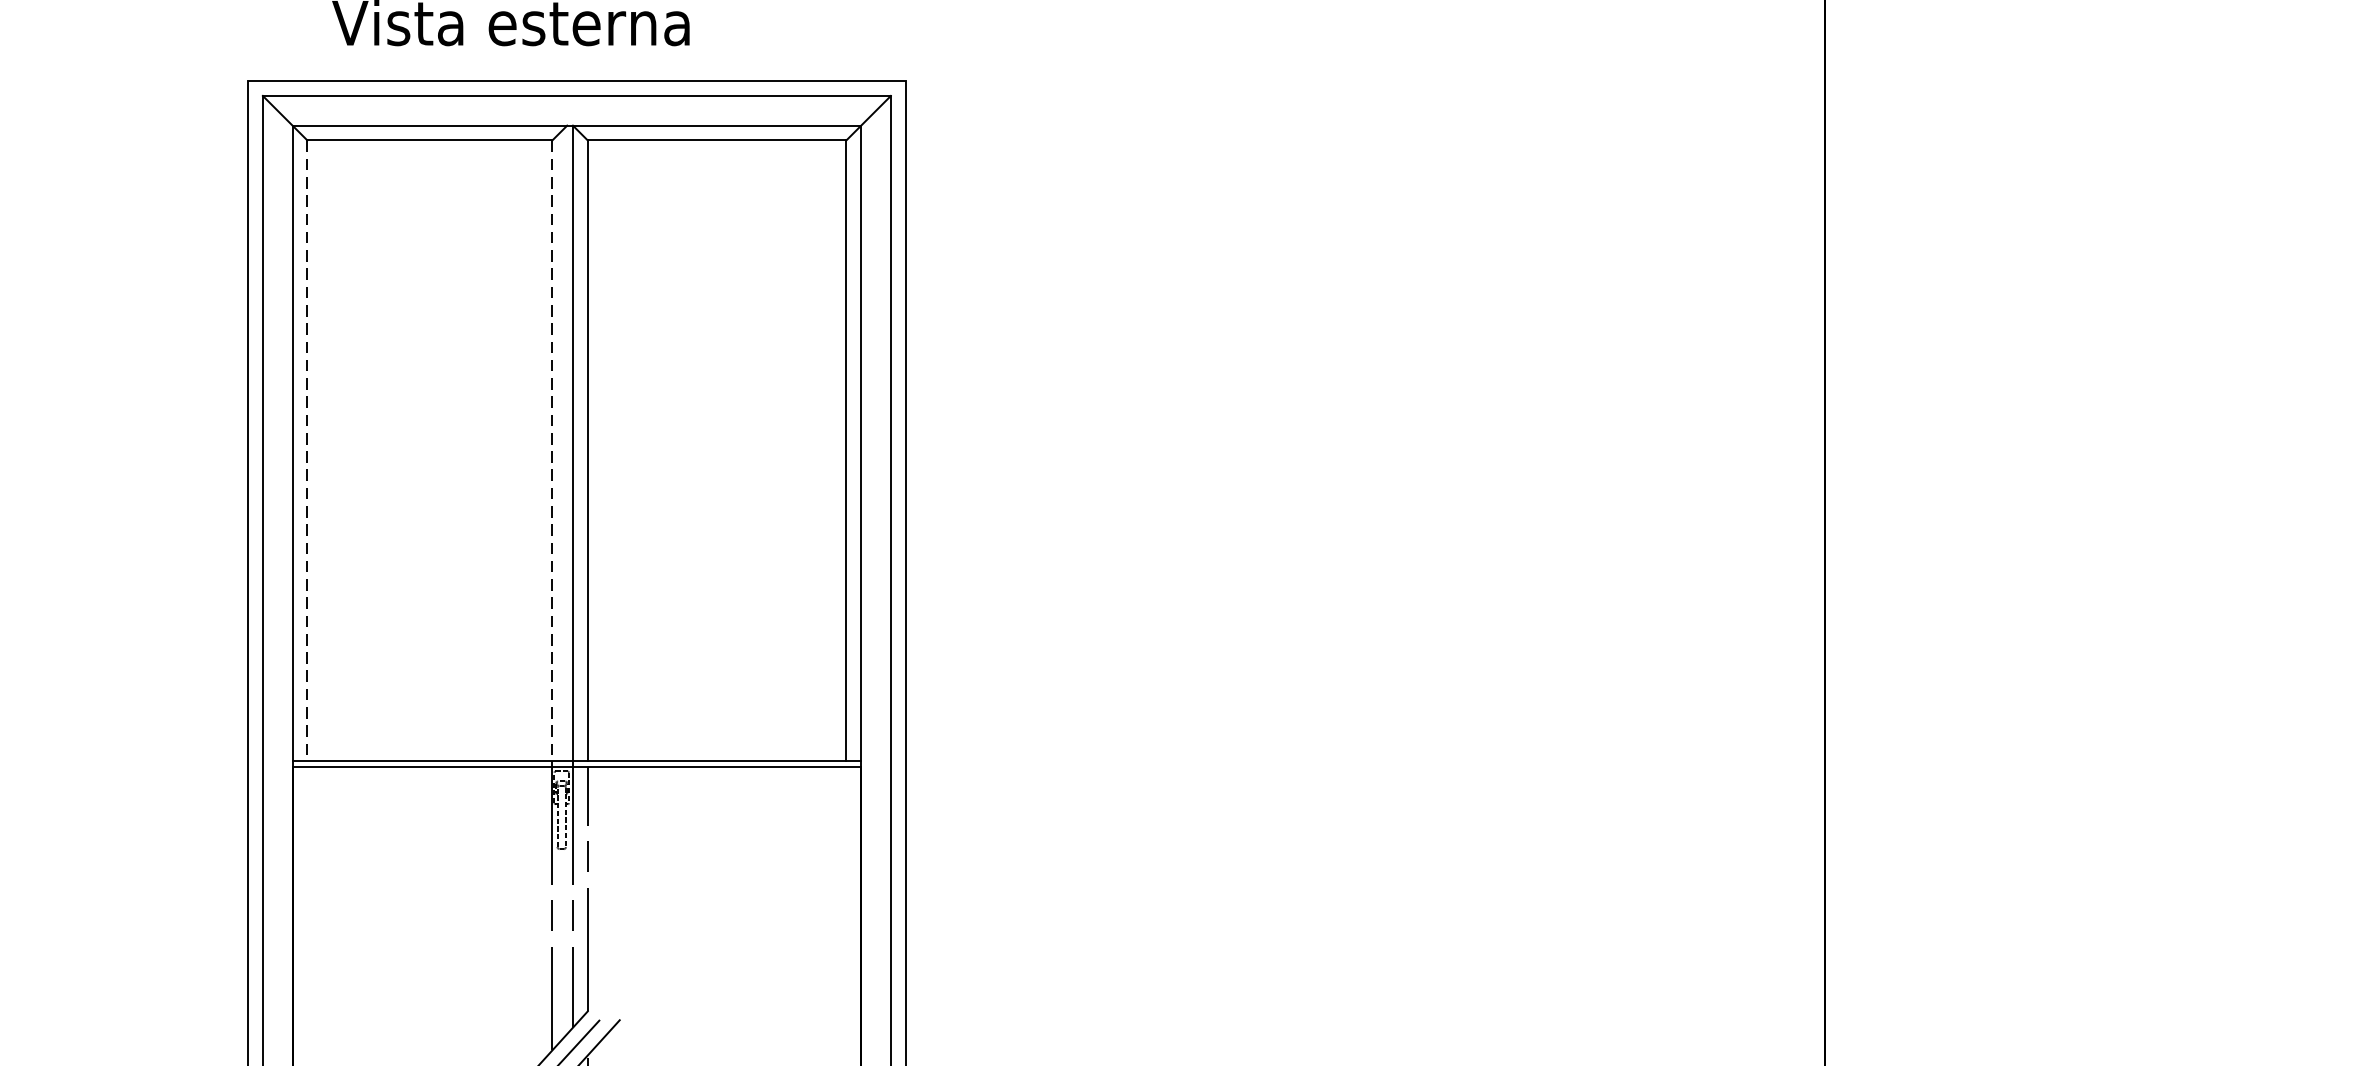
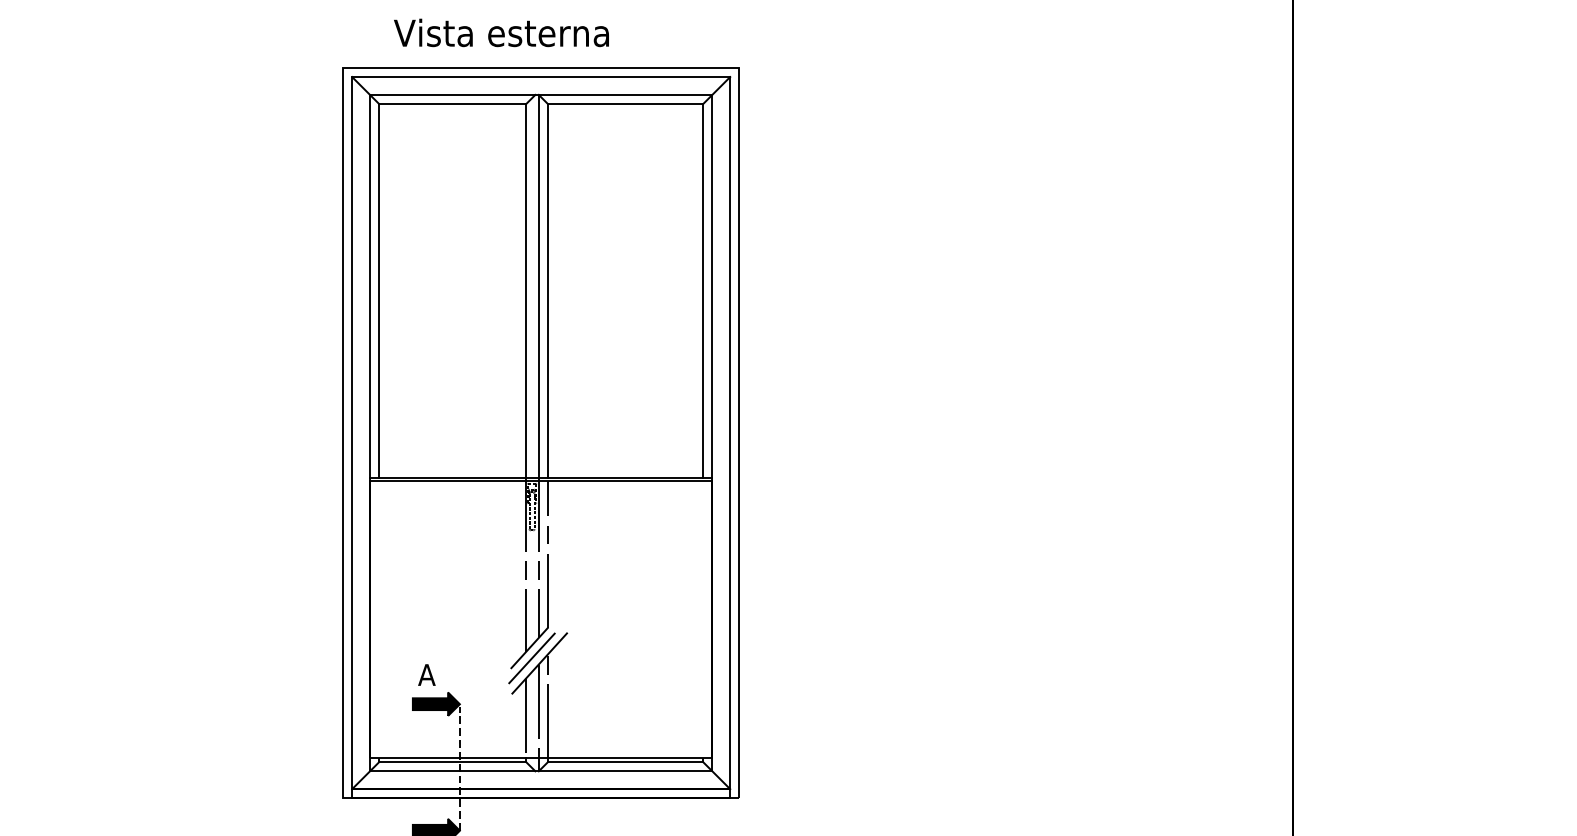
line: (306, 450) -> (378, 290), dashed -> solid
line: (552, 450) -> (526, 290), dashed -> solid

